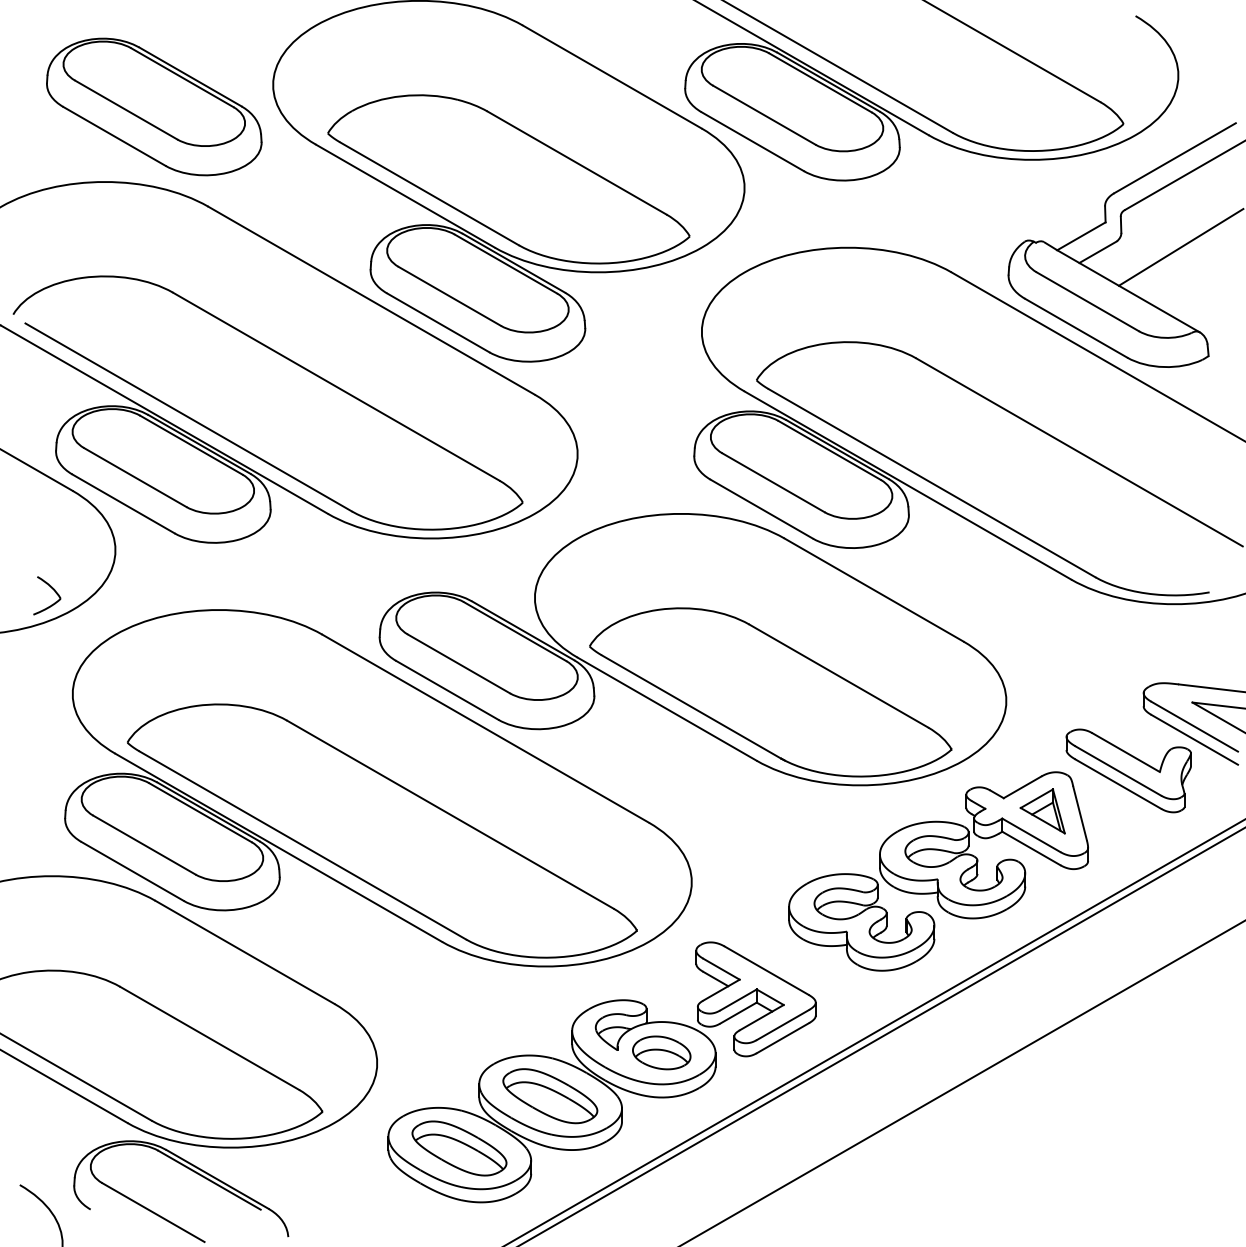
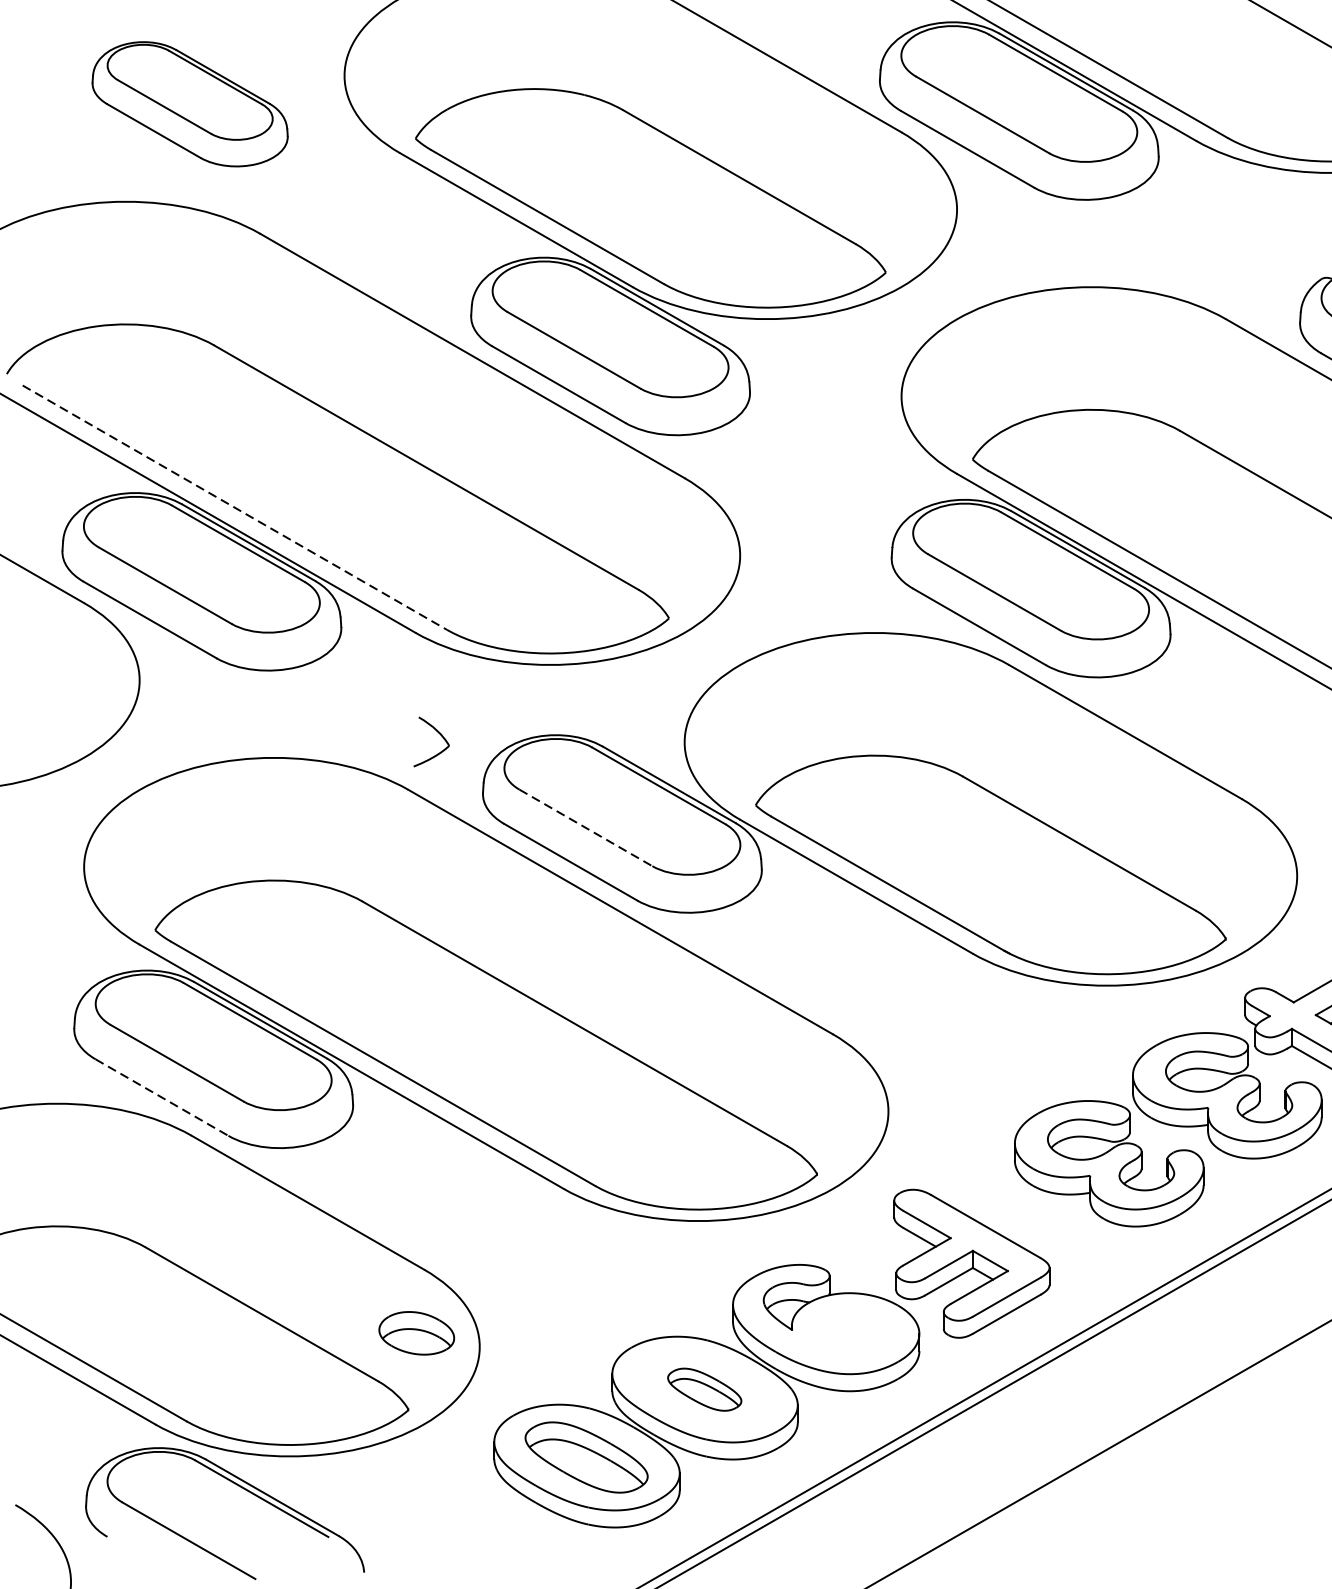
part: (154, 106) -> (190, 103), size x0.7
line: (189, 417) -> (235, 507), solid -> dashed
part: (52, 589) -> (438, 733), moved
line: (458, 663) -> (585, 827), solid -> dashed
line: (132, 871) -> (161, 1097), solid -> dashed
part: (661, 1052) -> (416, 1332), moved
part: (550, 1096) -> (704, 1389), size x0.6

